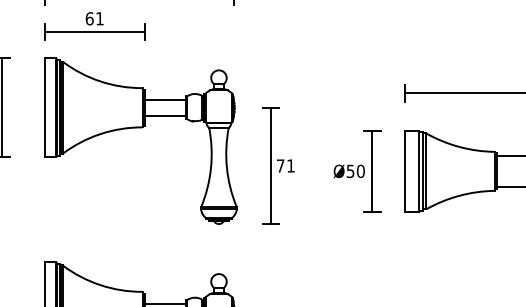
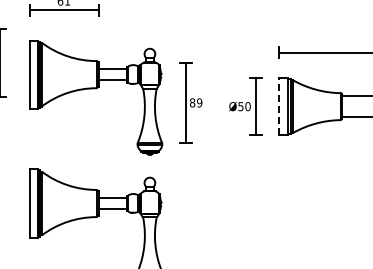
part: (141, 129) -> (96, 89), moved
text: (286, 165) -> (196, 102), 71 -> 89
line: (404, 171) -> (278, 106), solid -> dashed

